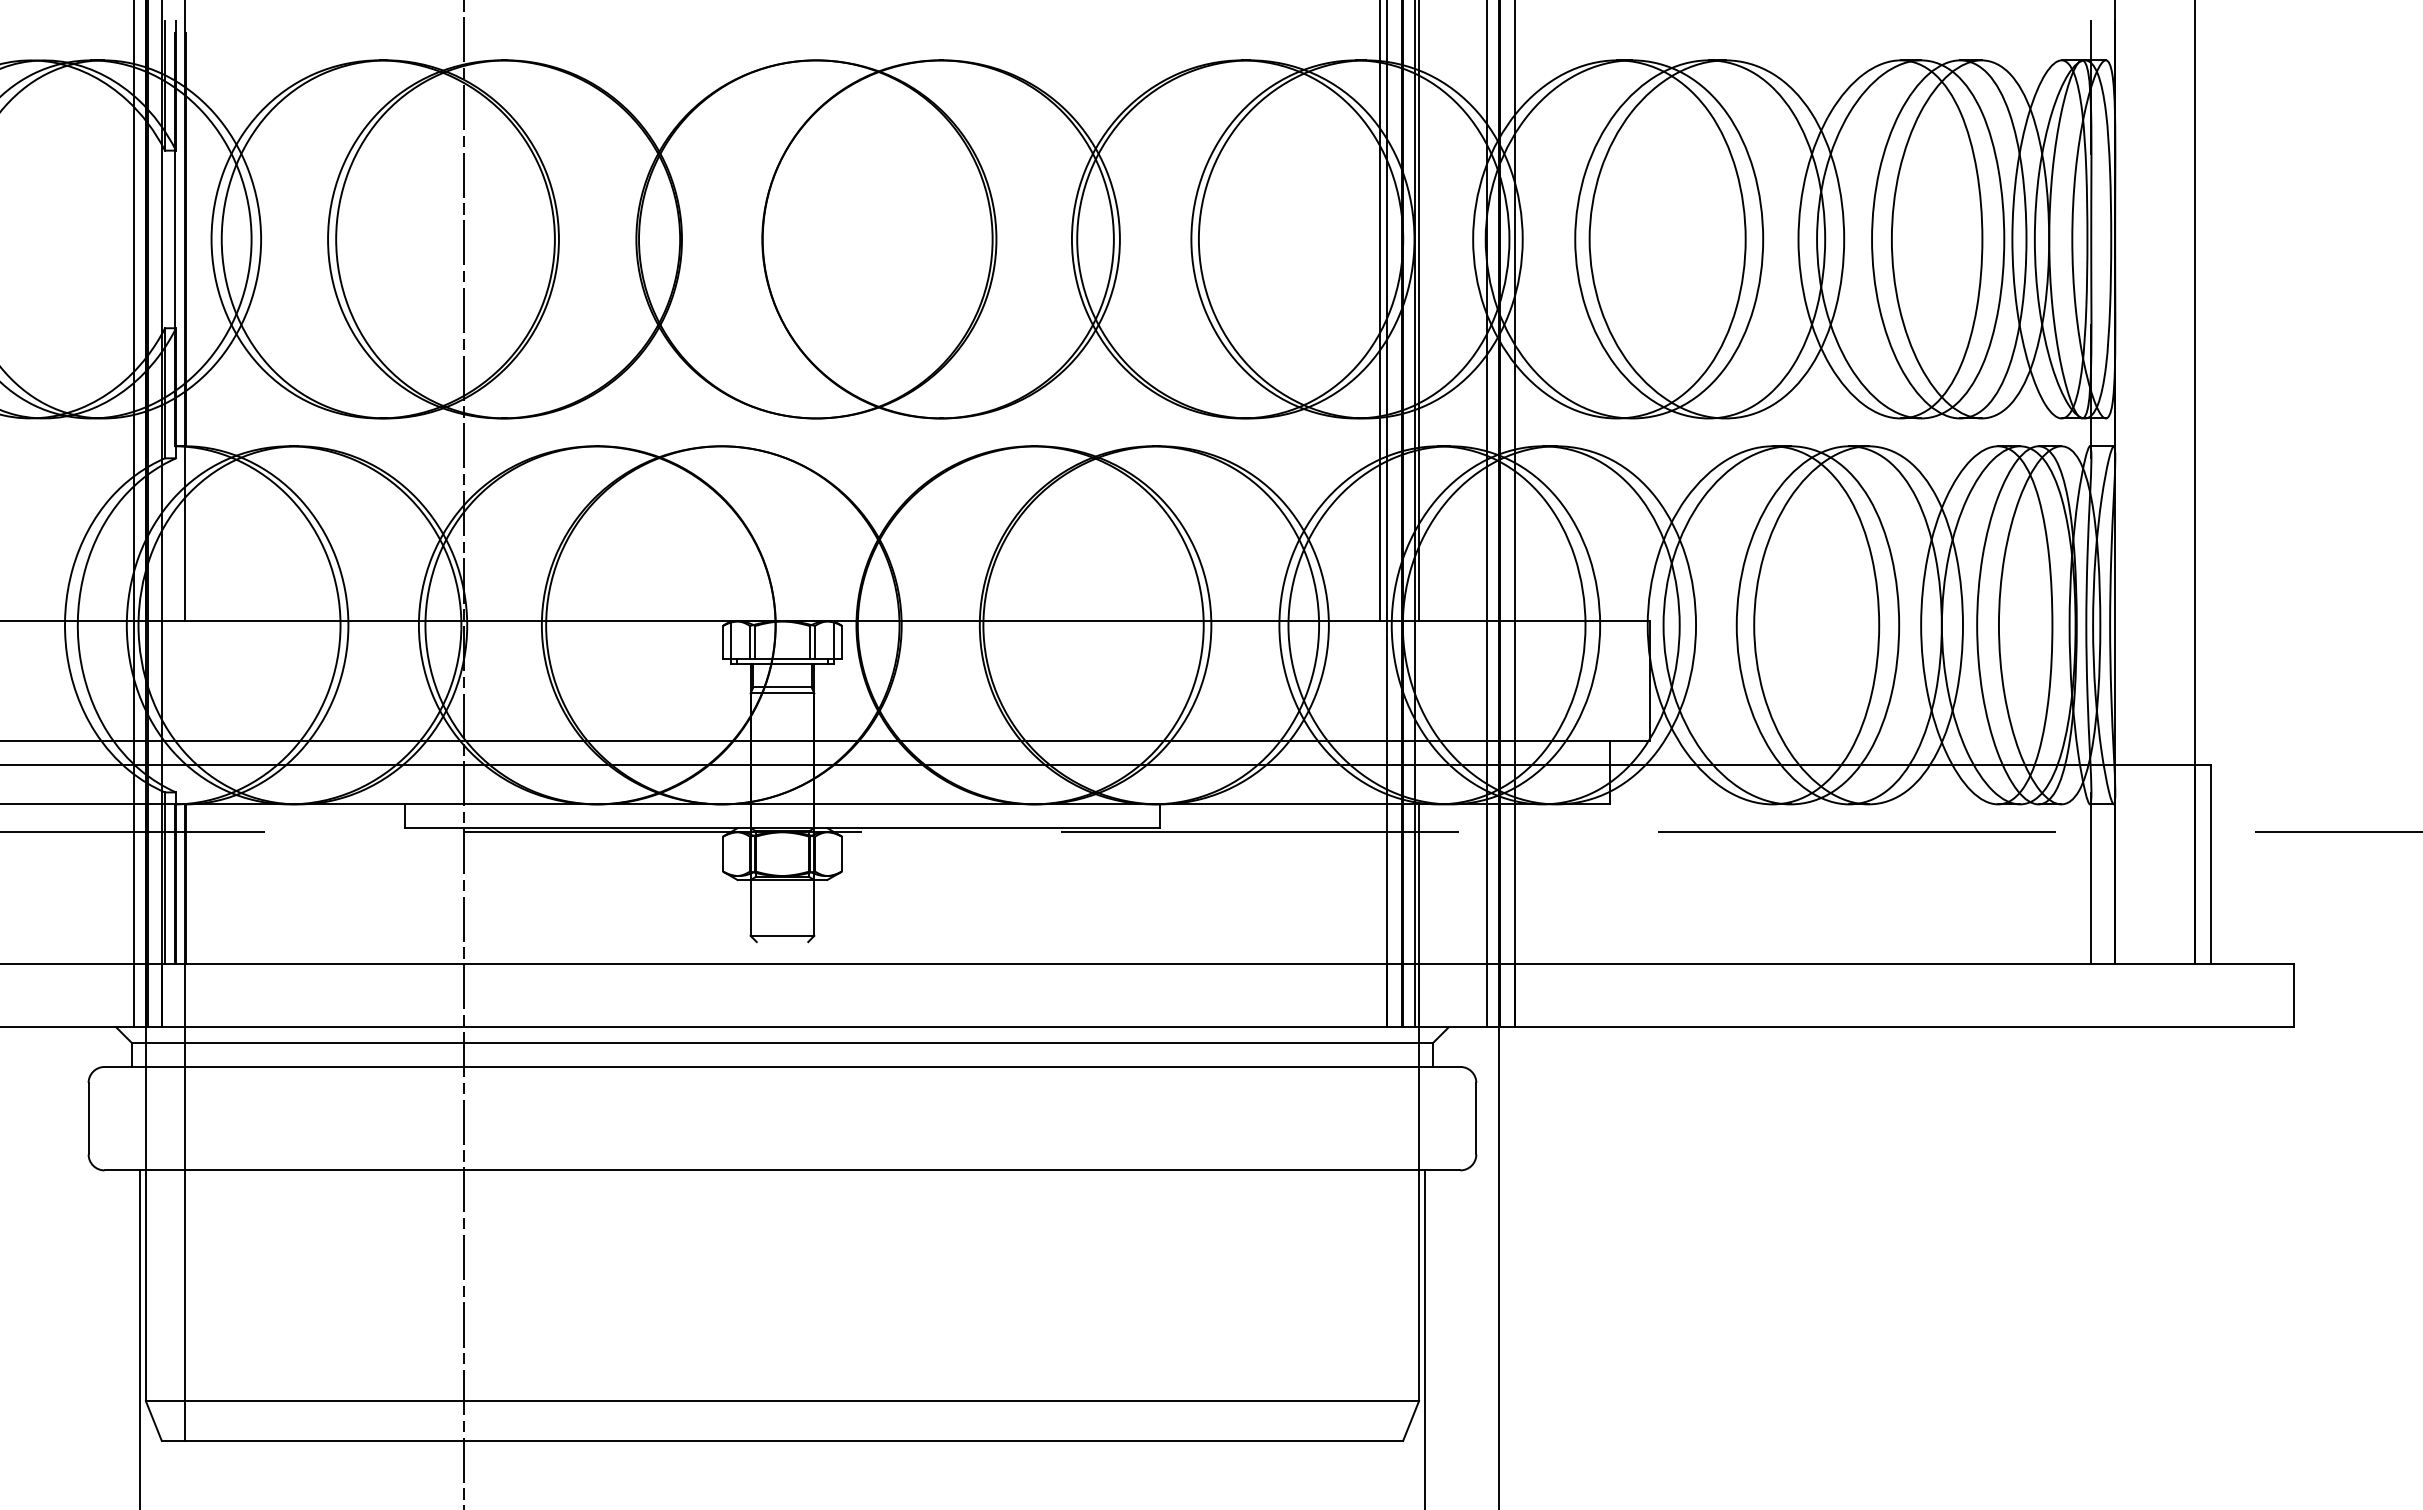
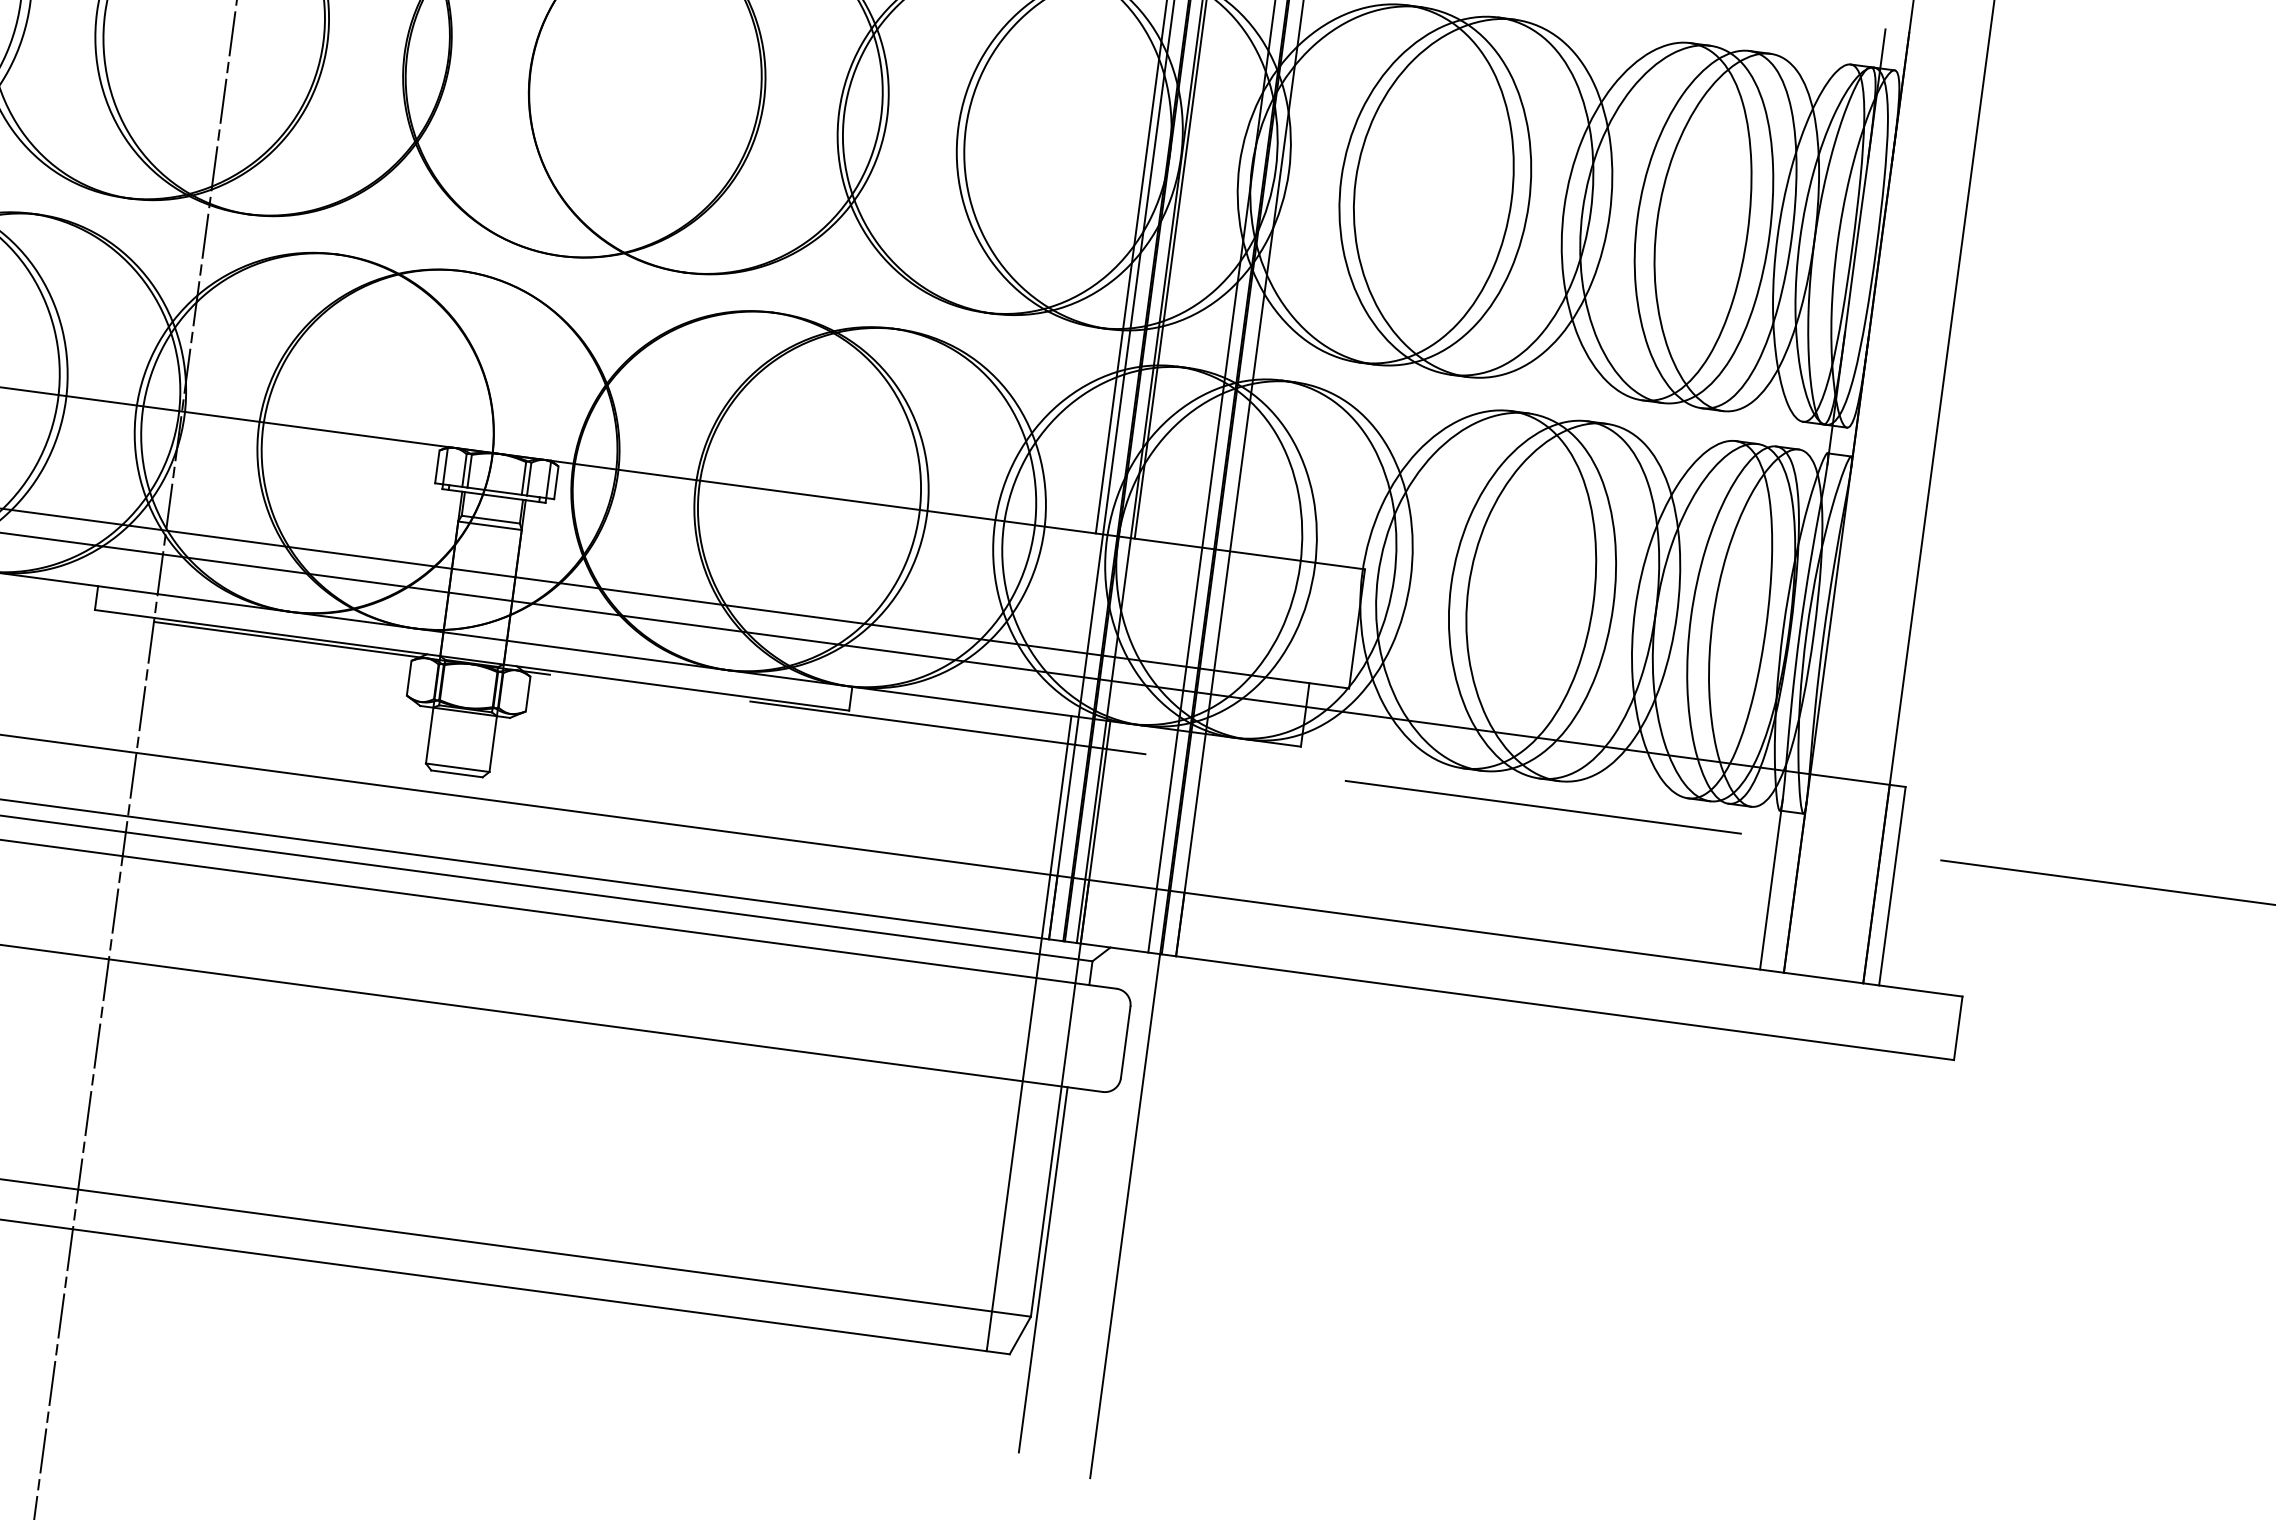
line: (782, 942) -> (456, 774), added
line: (1380, 1122) -> (1029, 1033), added

